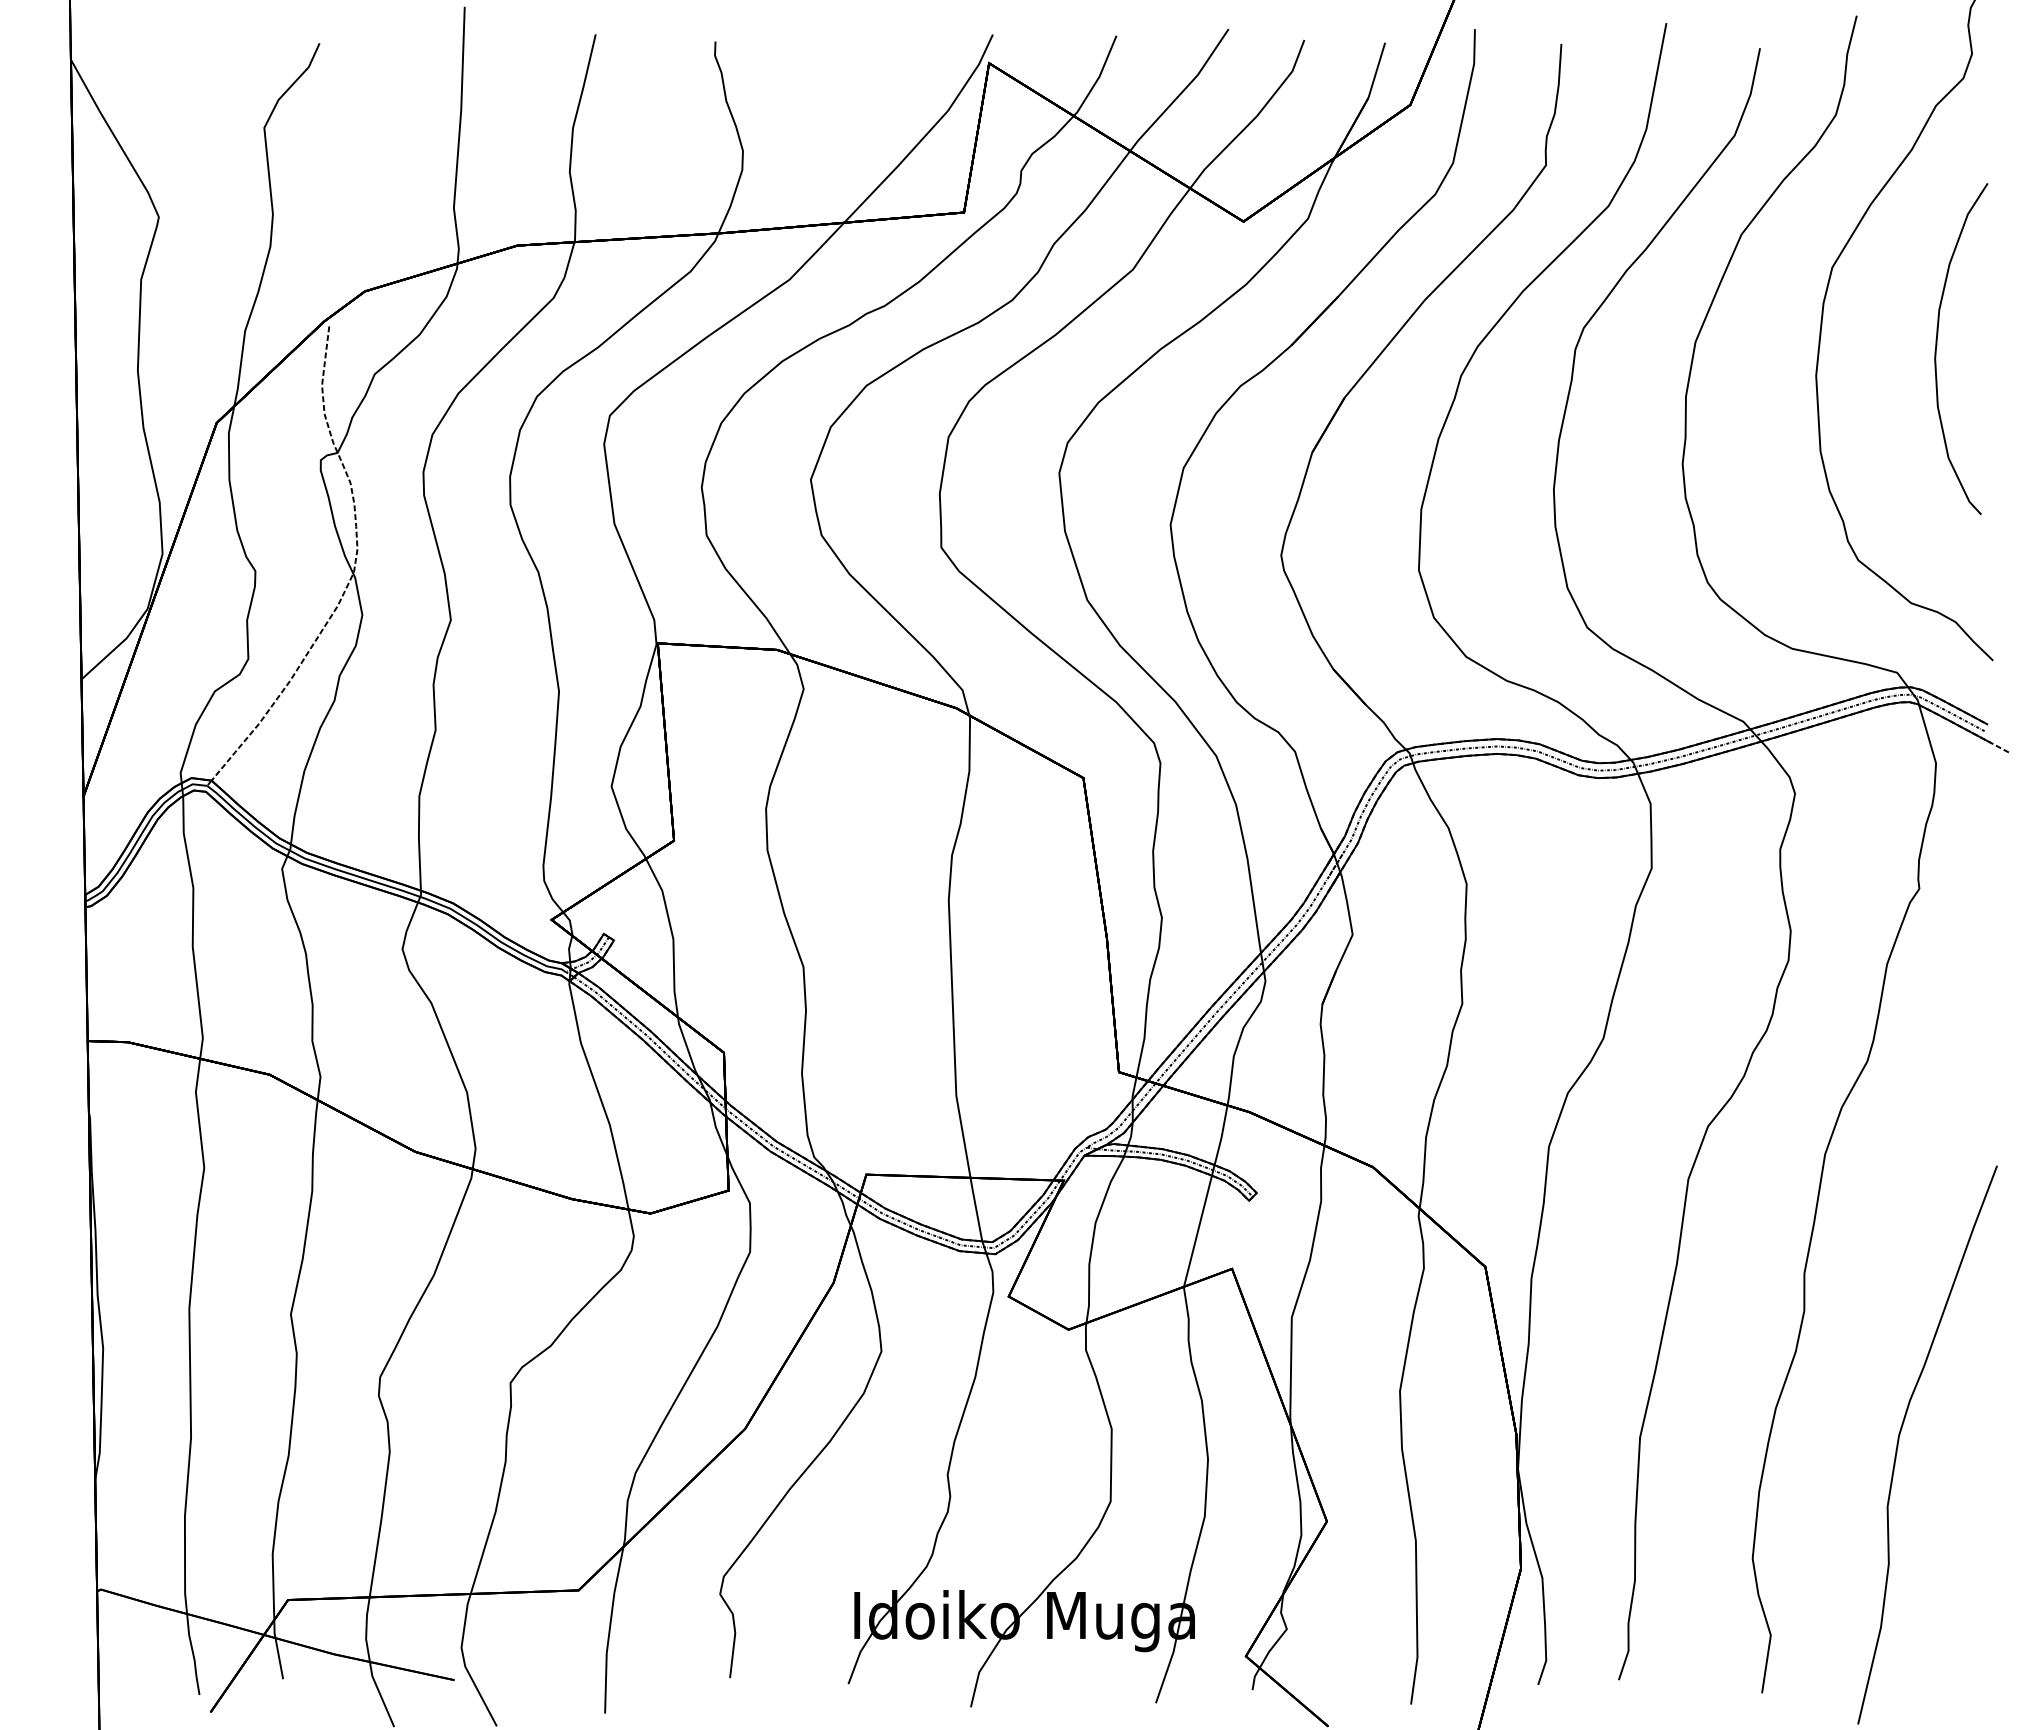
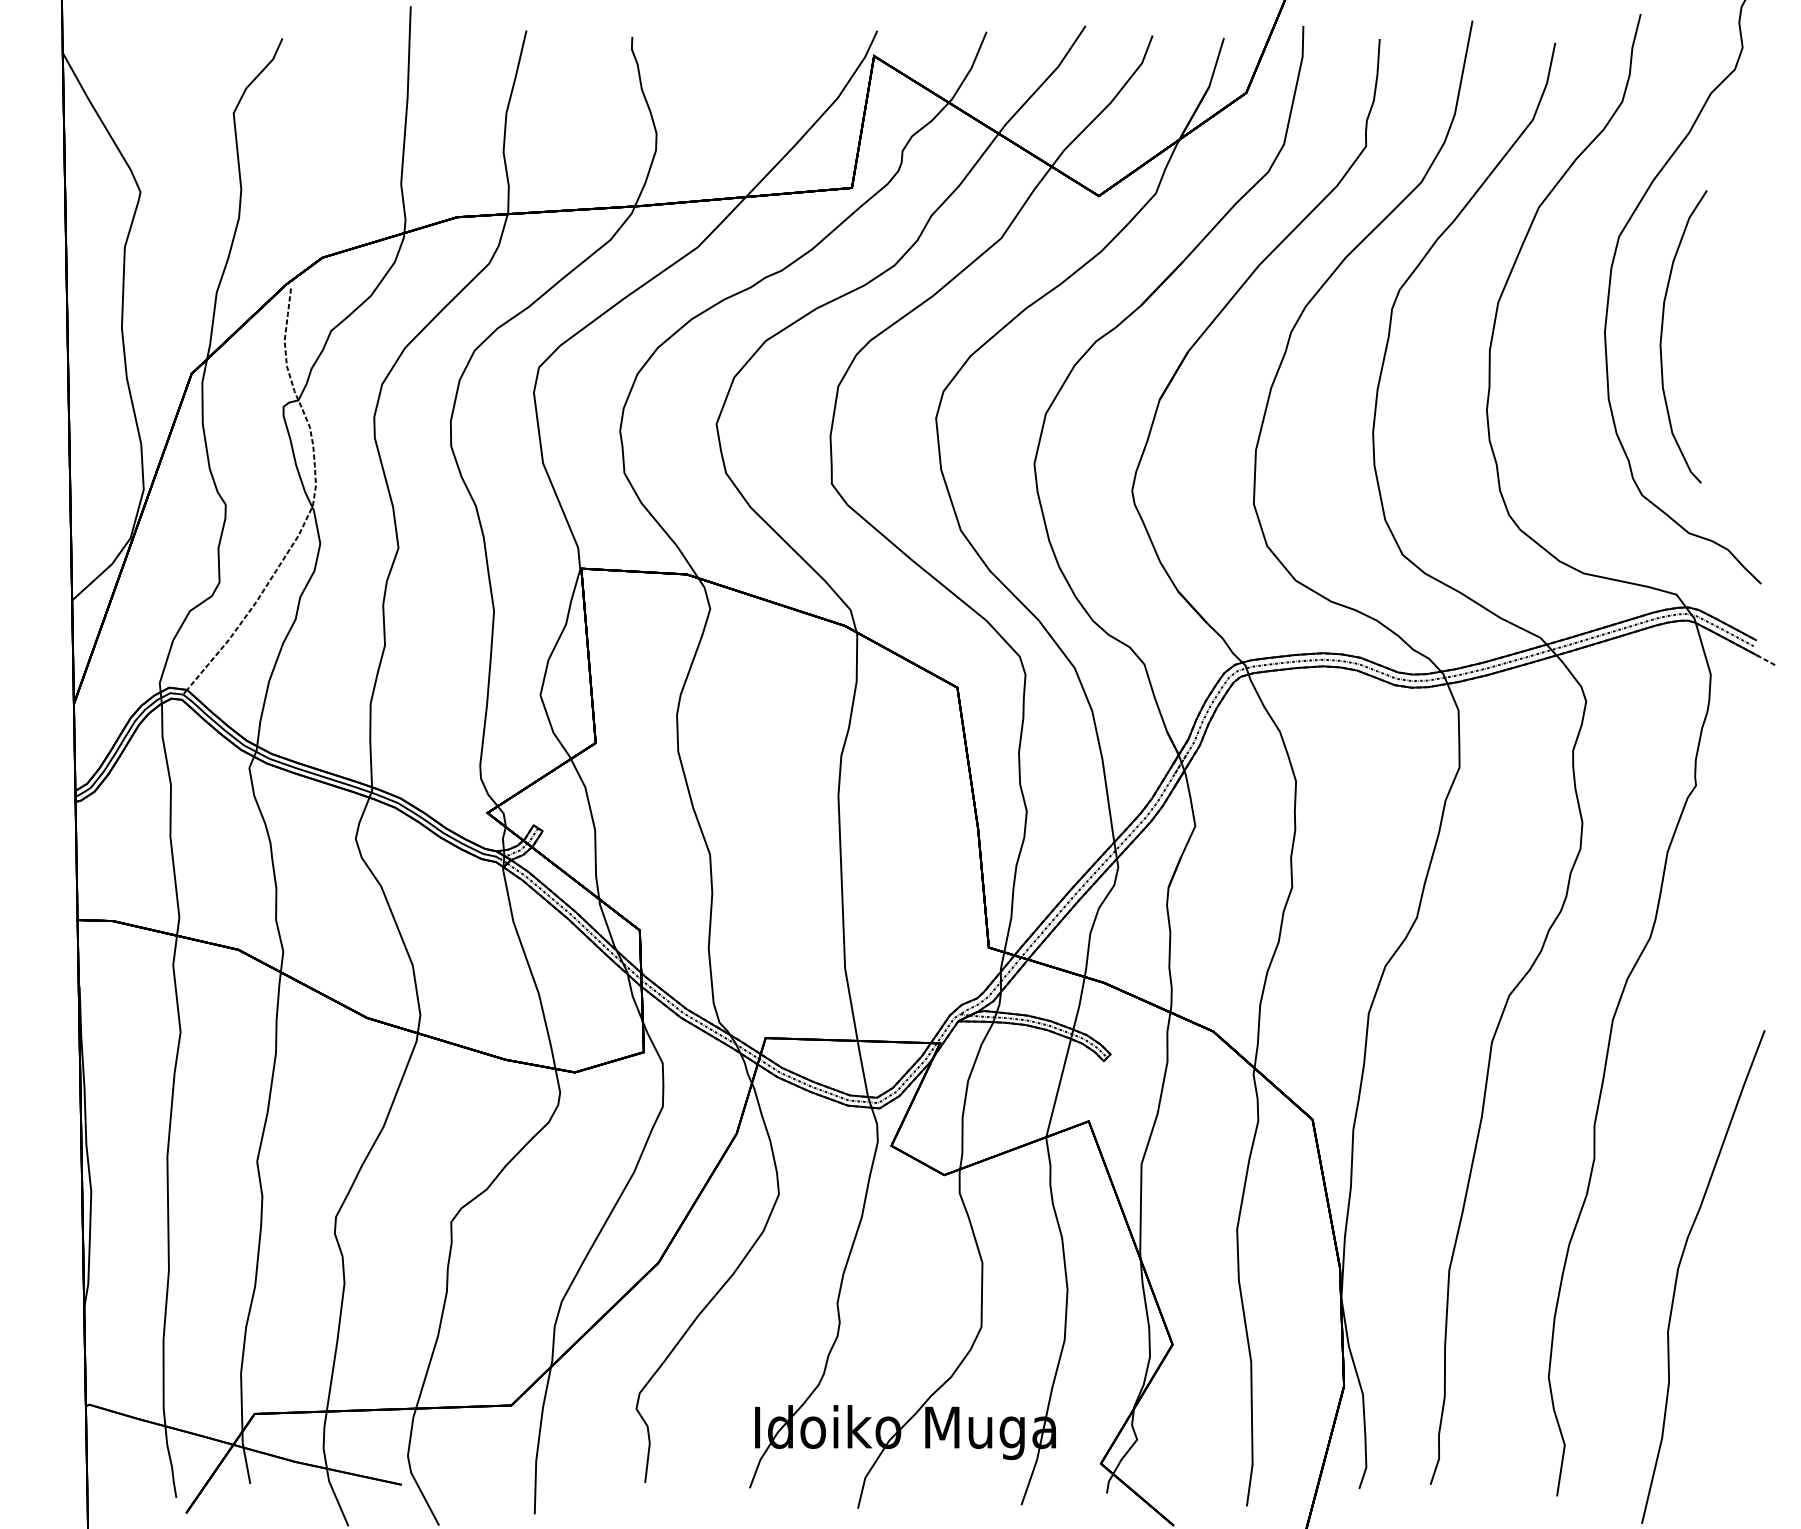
curve: (1937, 346) -> (1662, 334), moved

